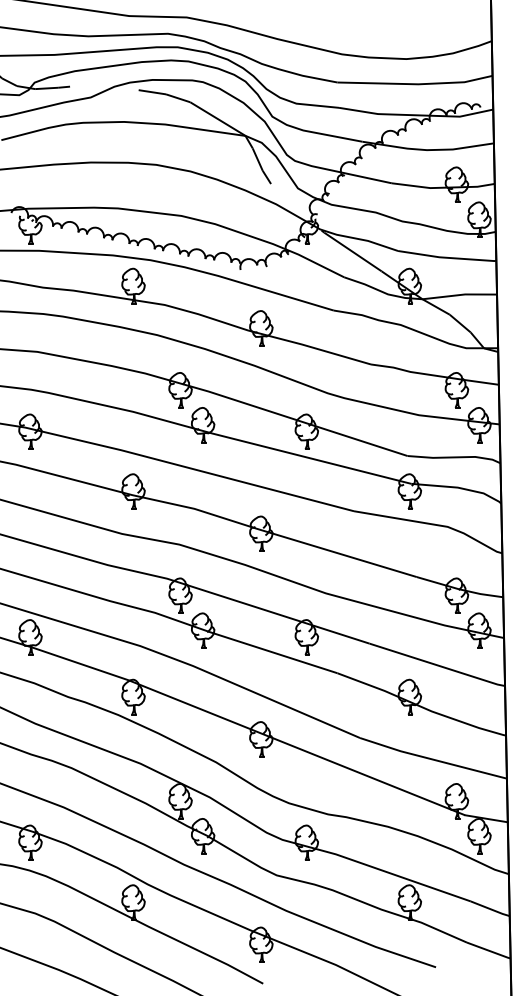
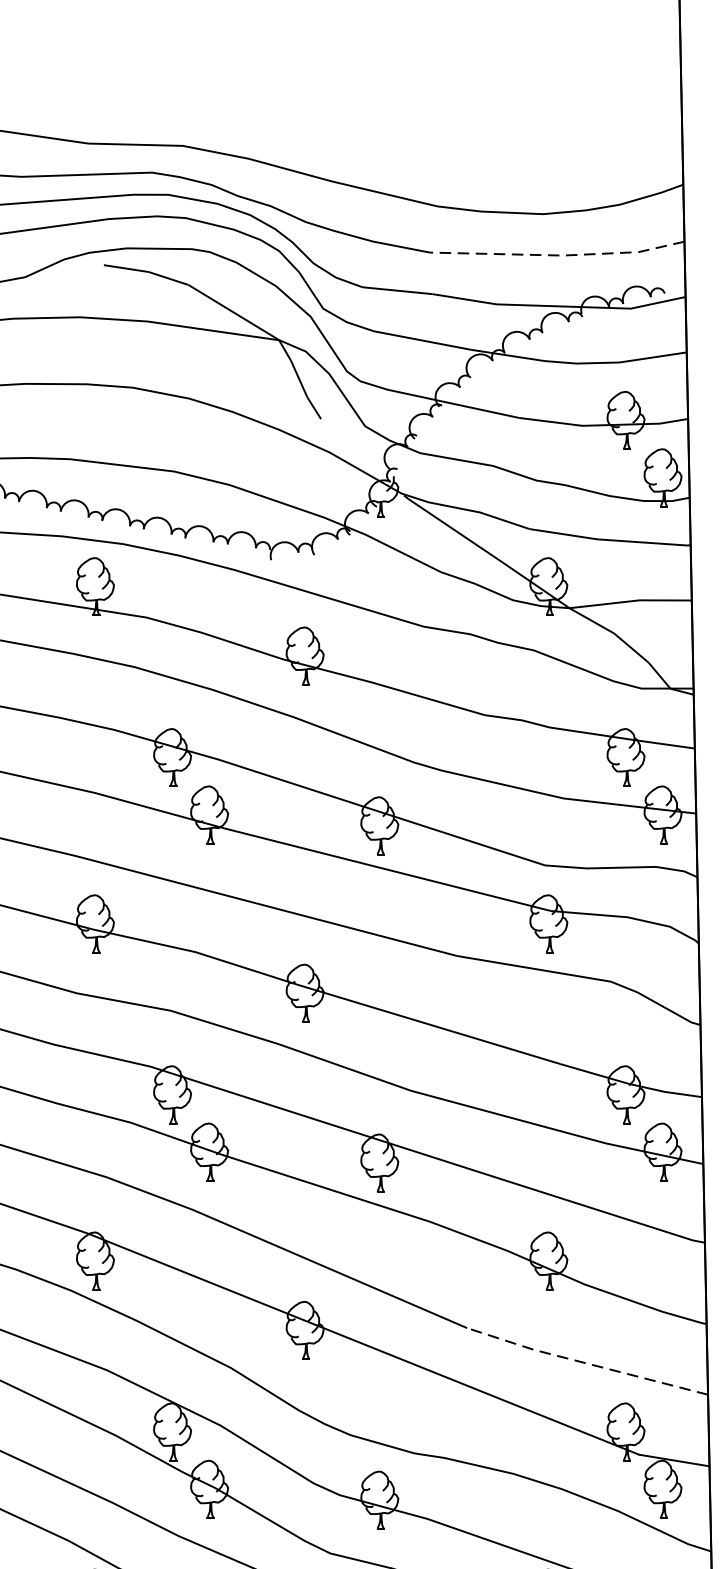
line: (416, 84) -> (559, 255), solid -> dashed
line: (432, 759) -> (585, 1363), solid -> dashed

